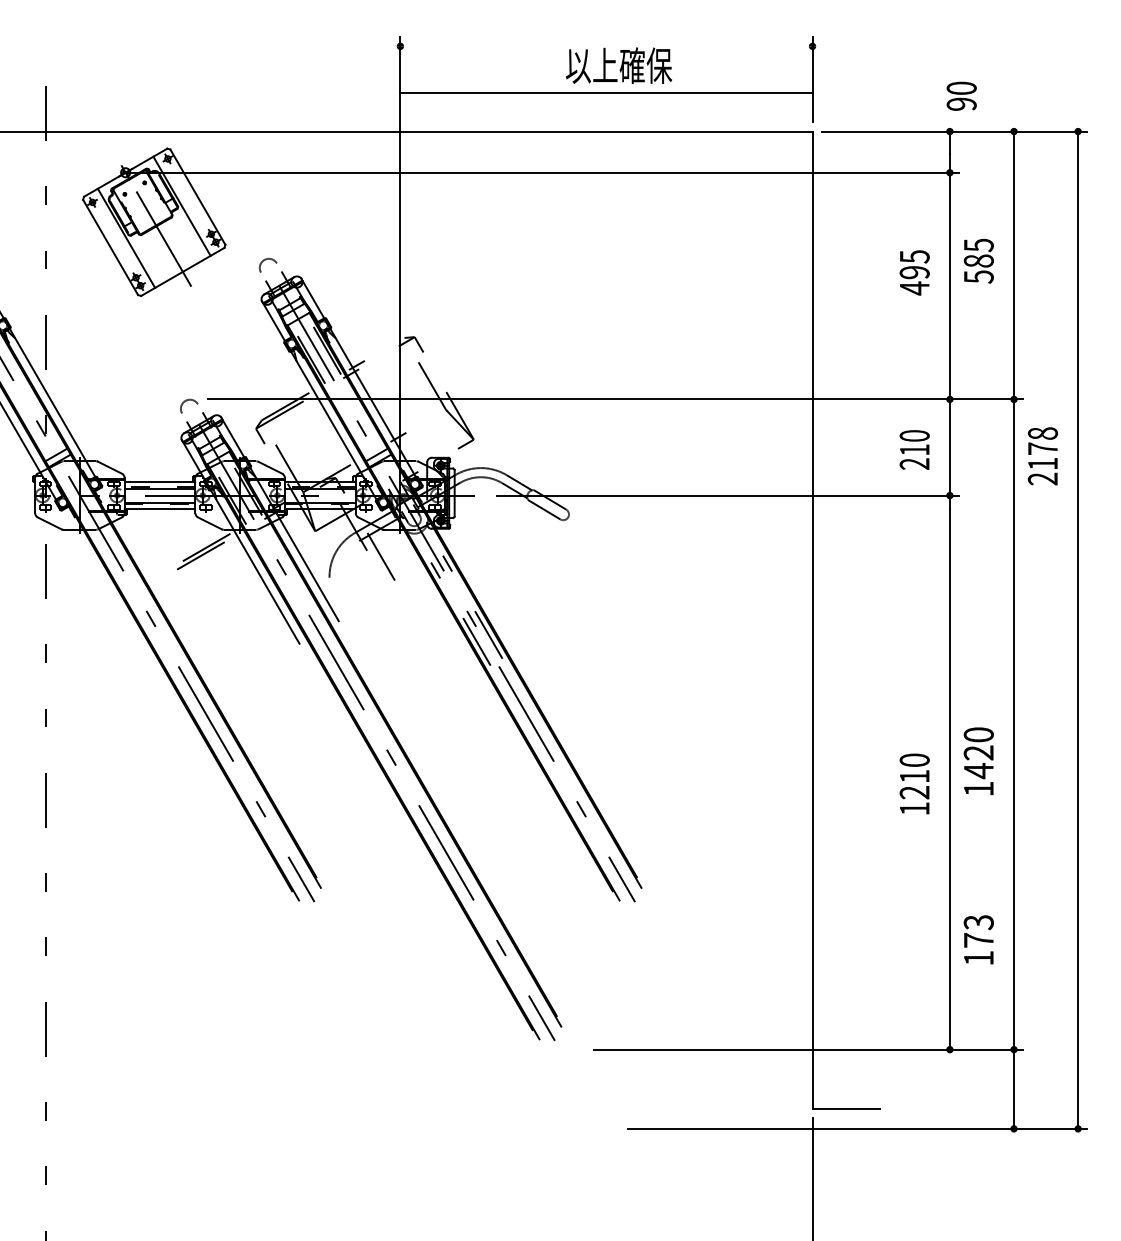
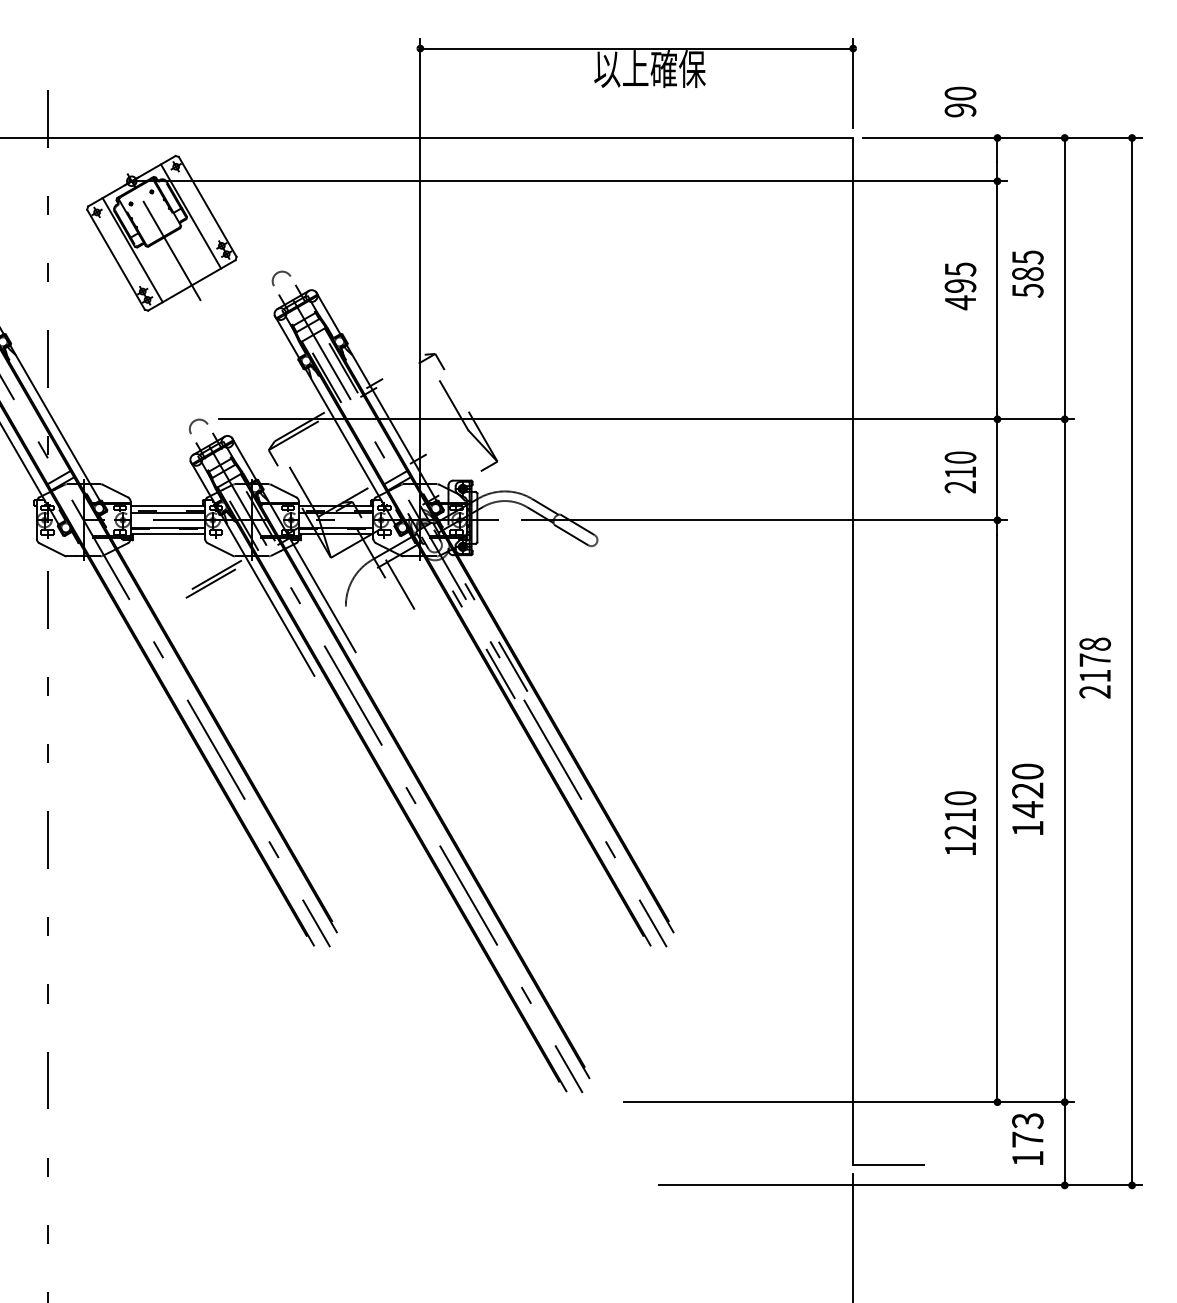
line: (606, 93) -> (636, 48), moved
text: (961, 95) -> (960, 101), moved
text: (1042, 456) -> (1094, 668), moved
text: (978, 939) -> (1027, 1138), moved

